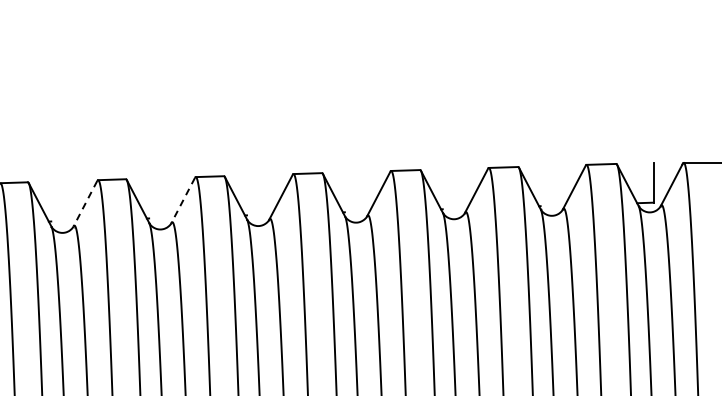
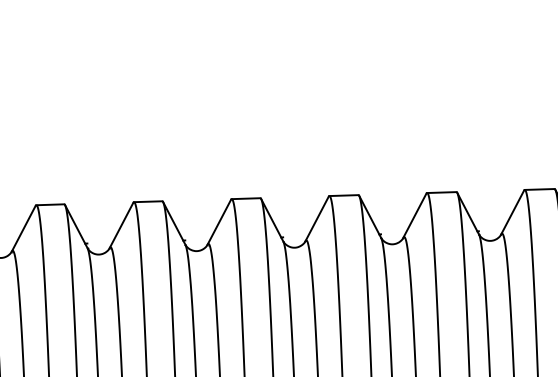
line: (182, 200) -> (120, 225), dashed -> solid
line: (85, 203) -> (23, 228), dashed -> solid

